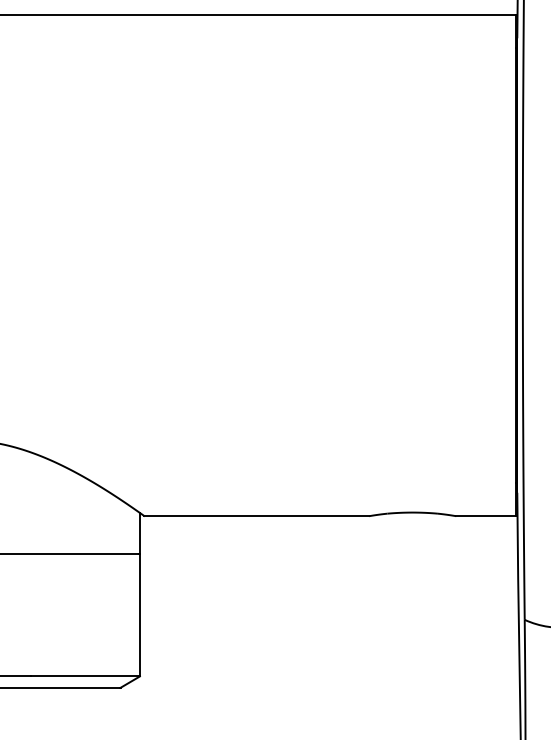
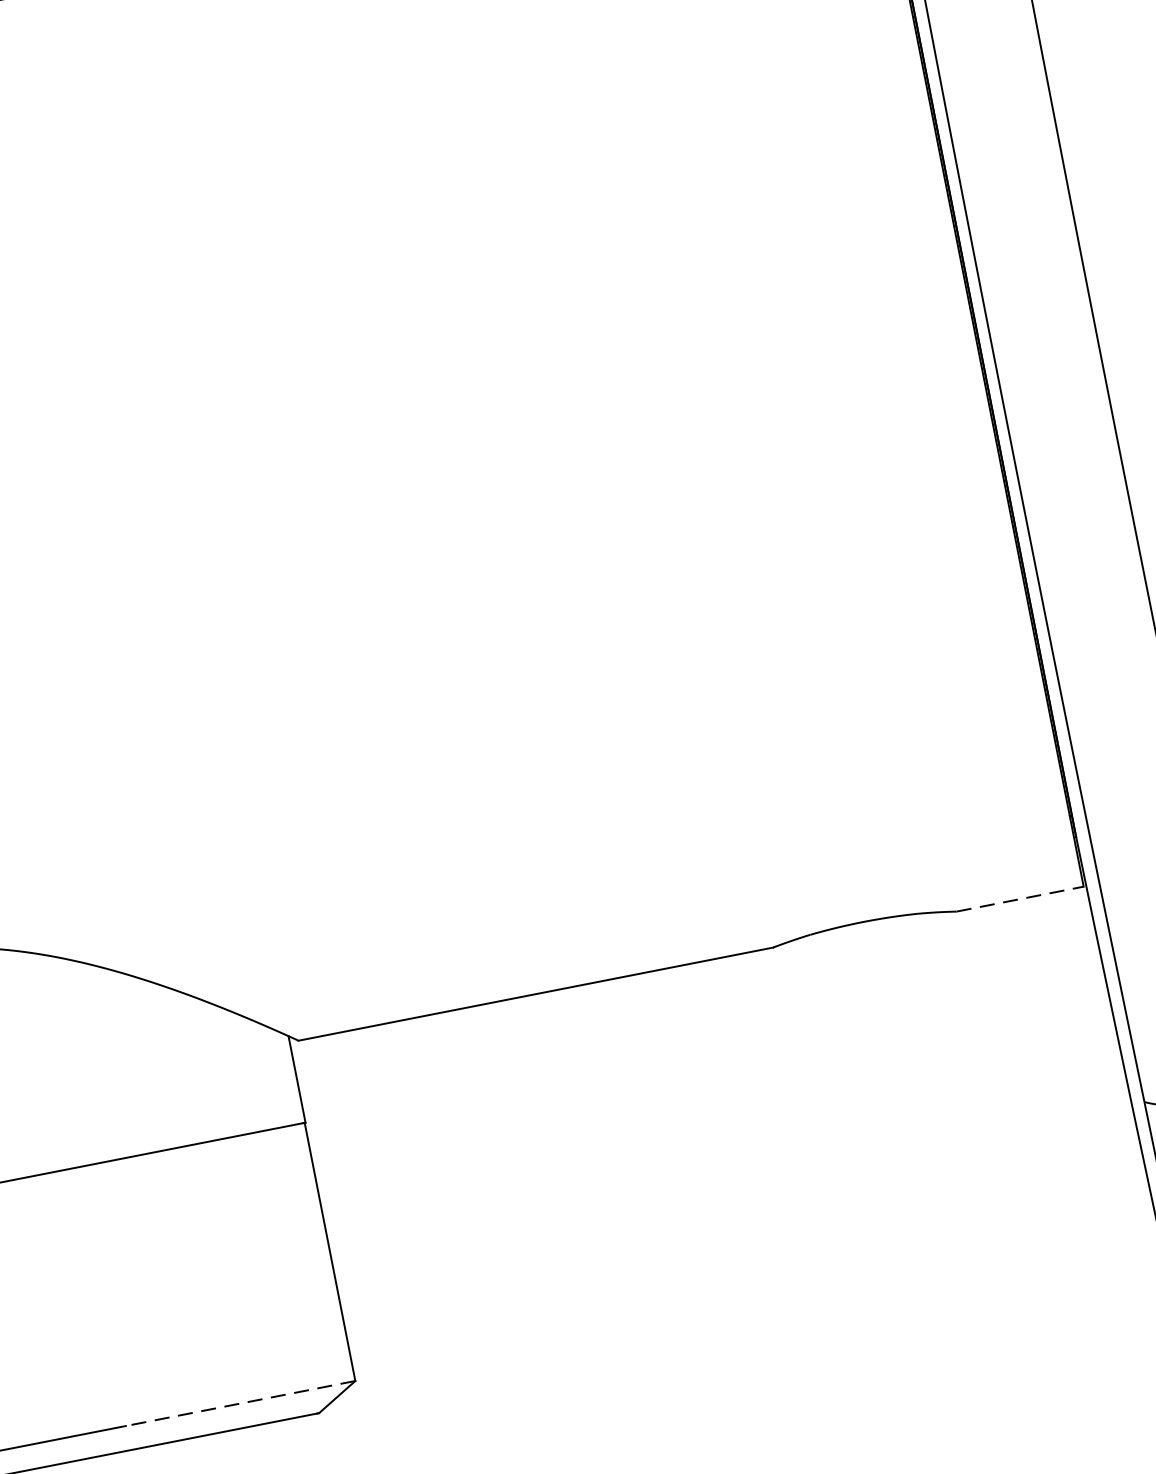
line: (486, 516) -> (1020, 899), solid -> dashed
line: (85, 676) -> (240, 1403), solid -> dashed

